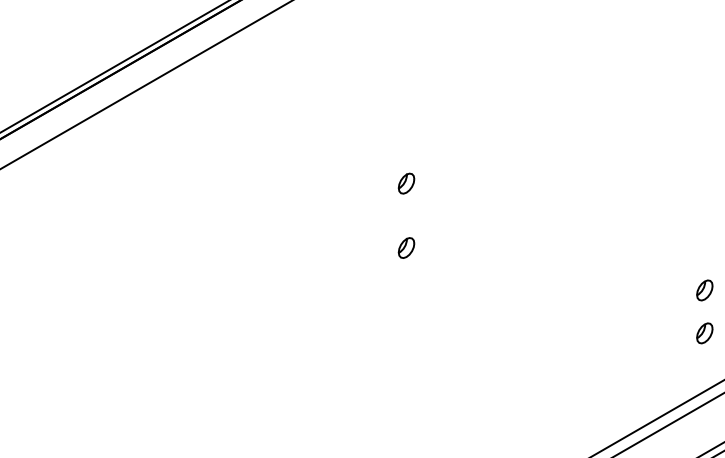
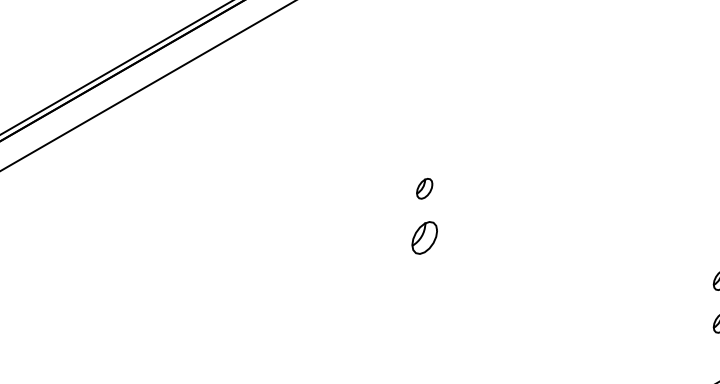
part: (406, 183) -> (424, 188), moved
part: (406, 247) -> (424, 237), size x1.6

